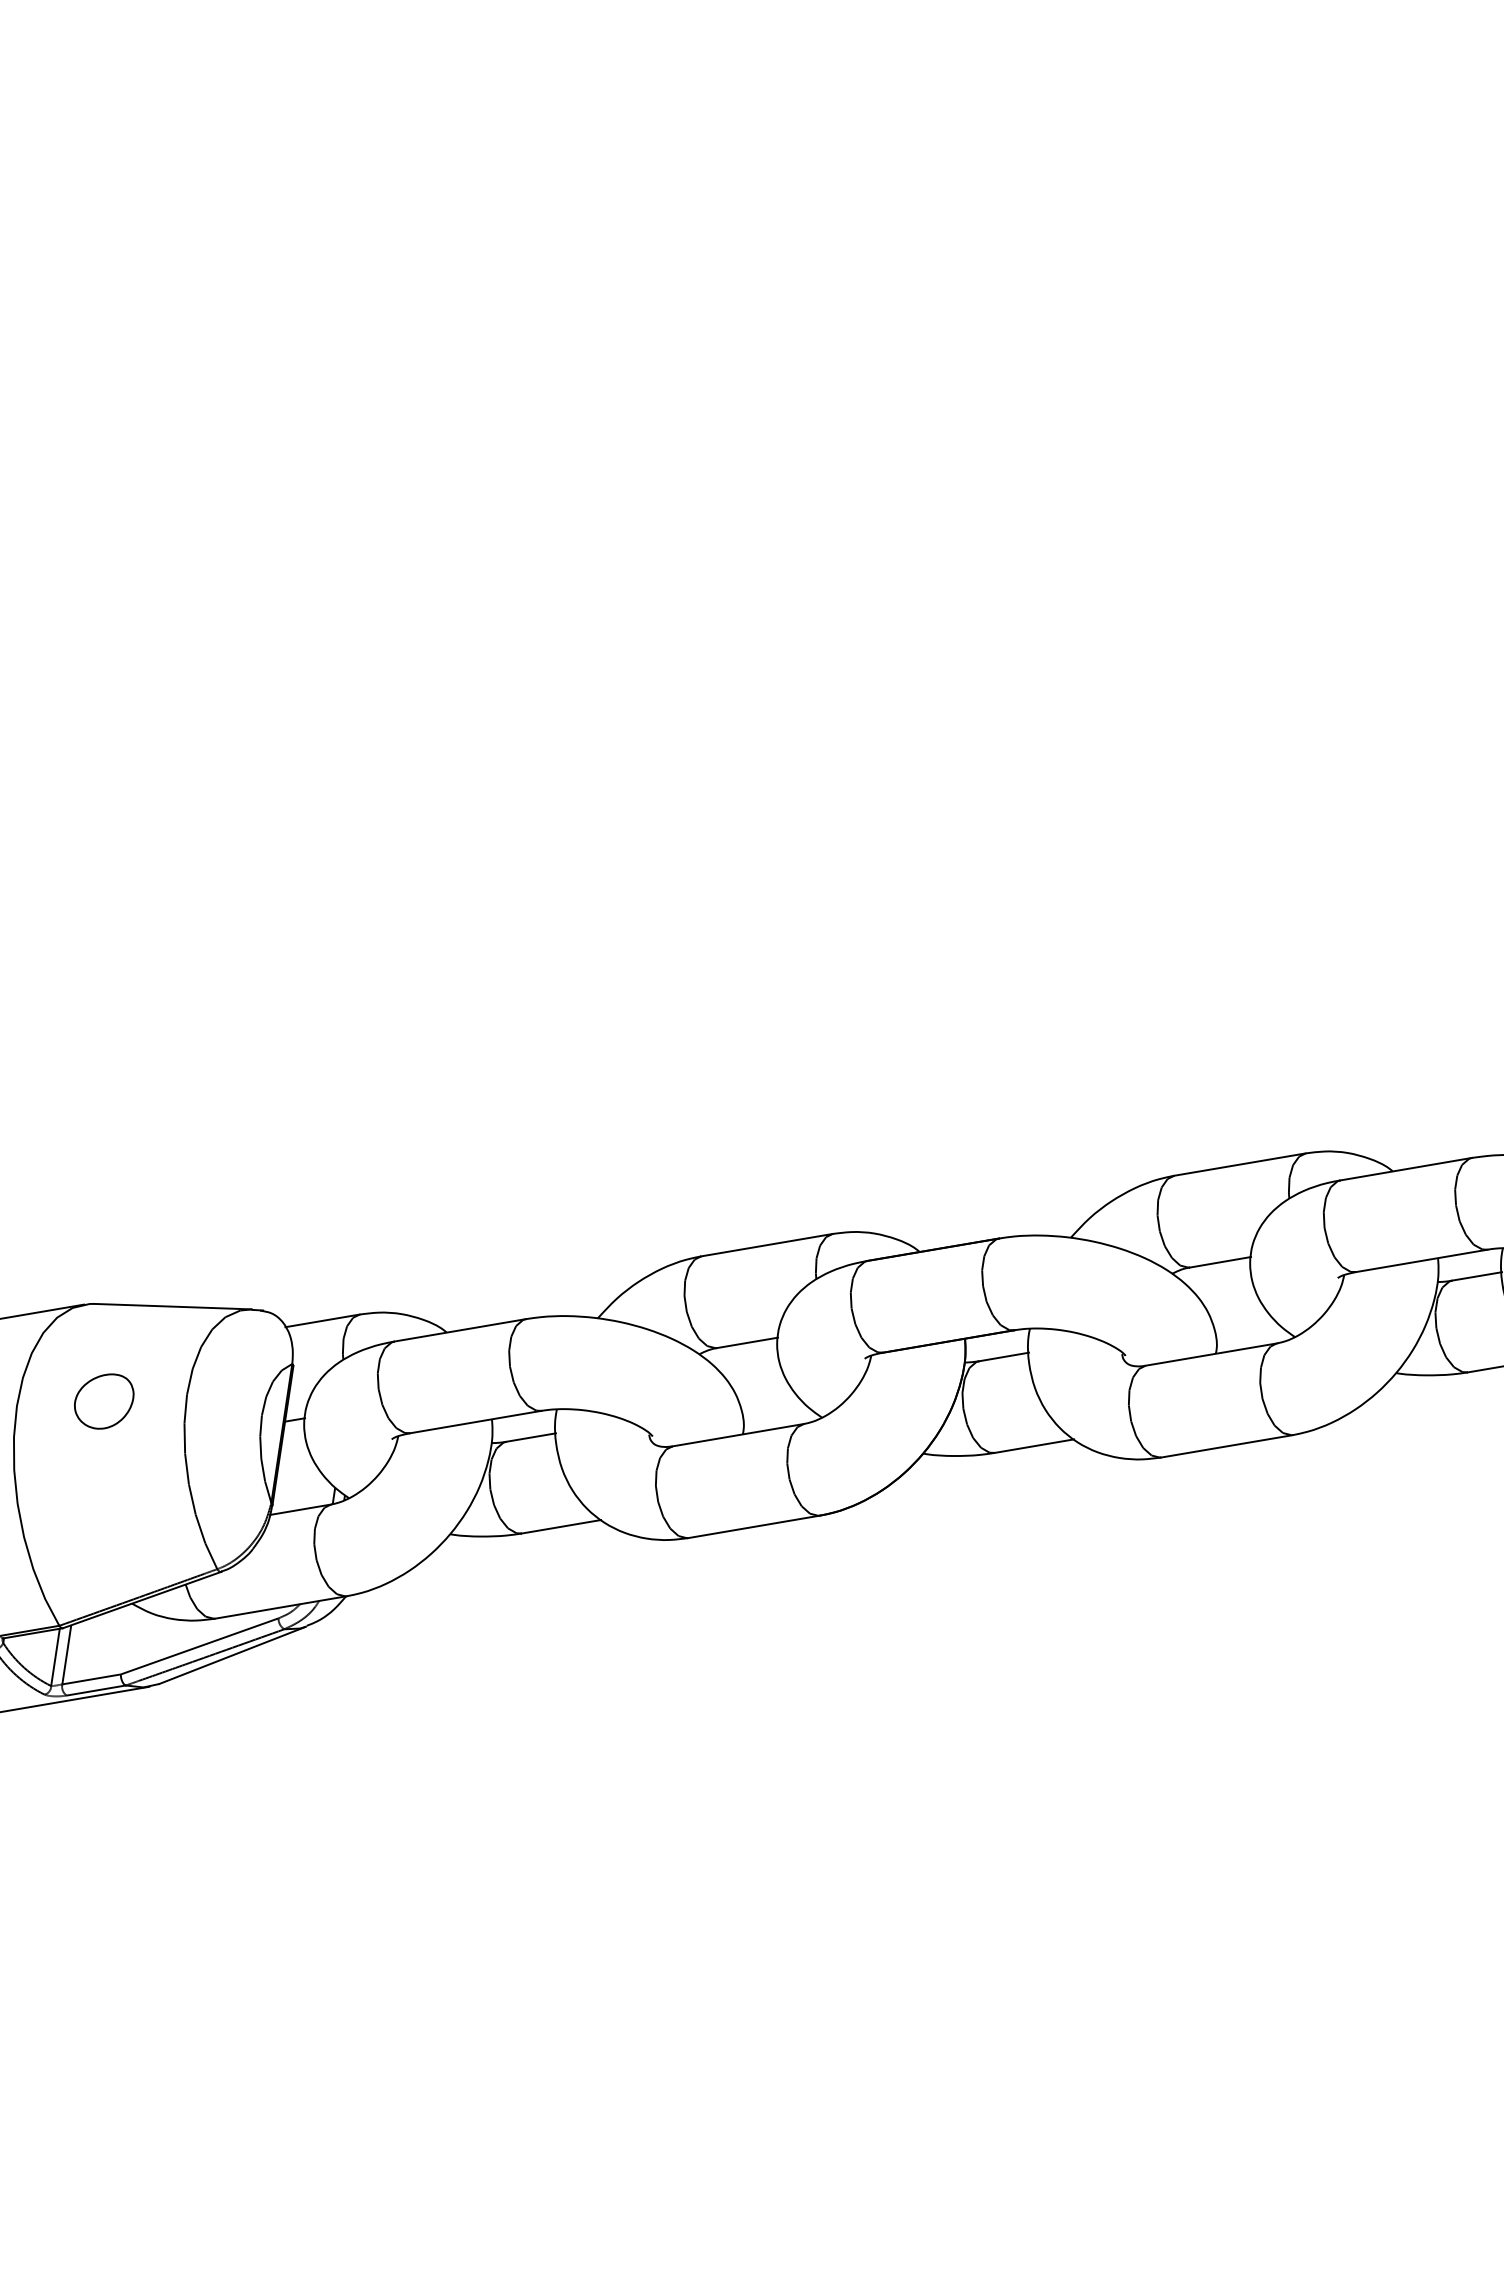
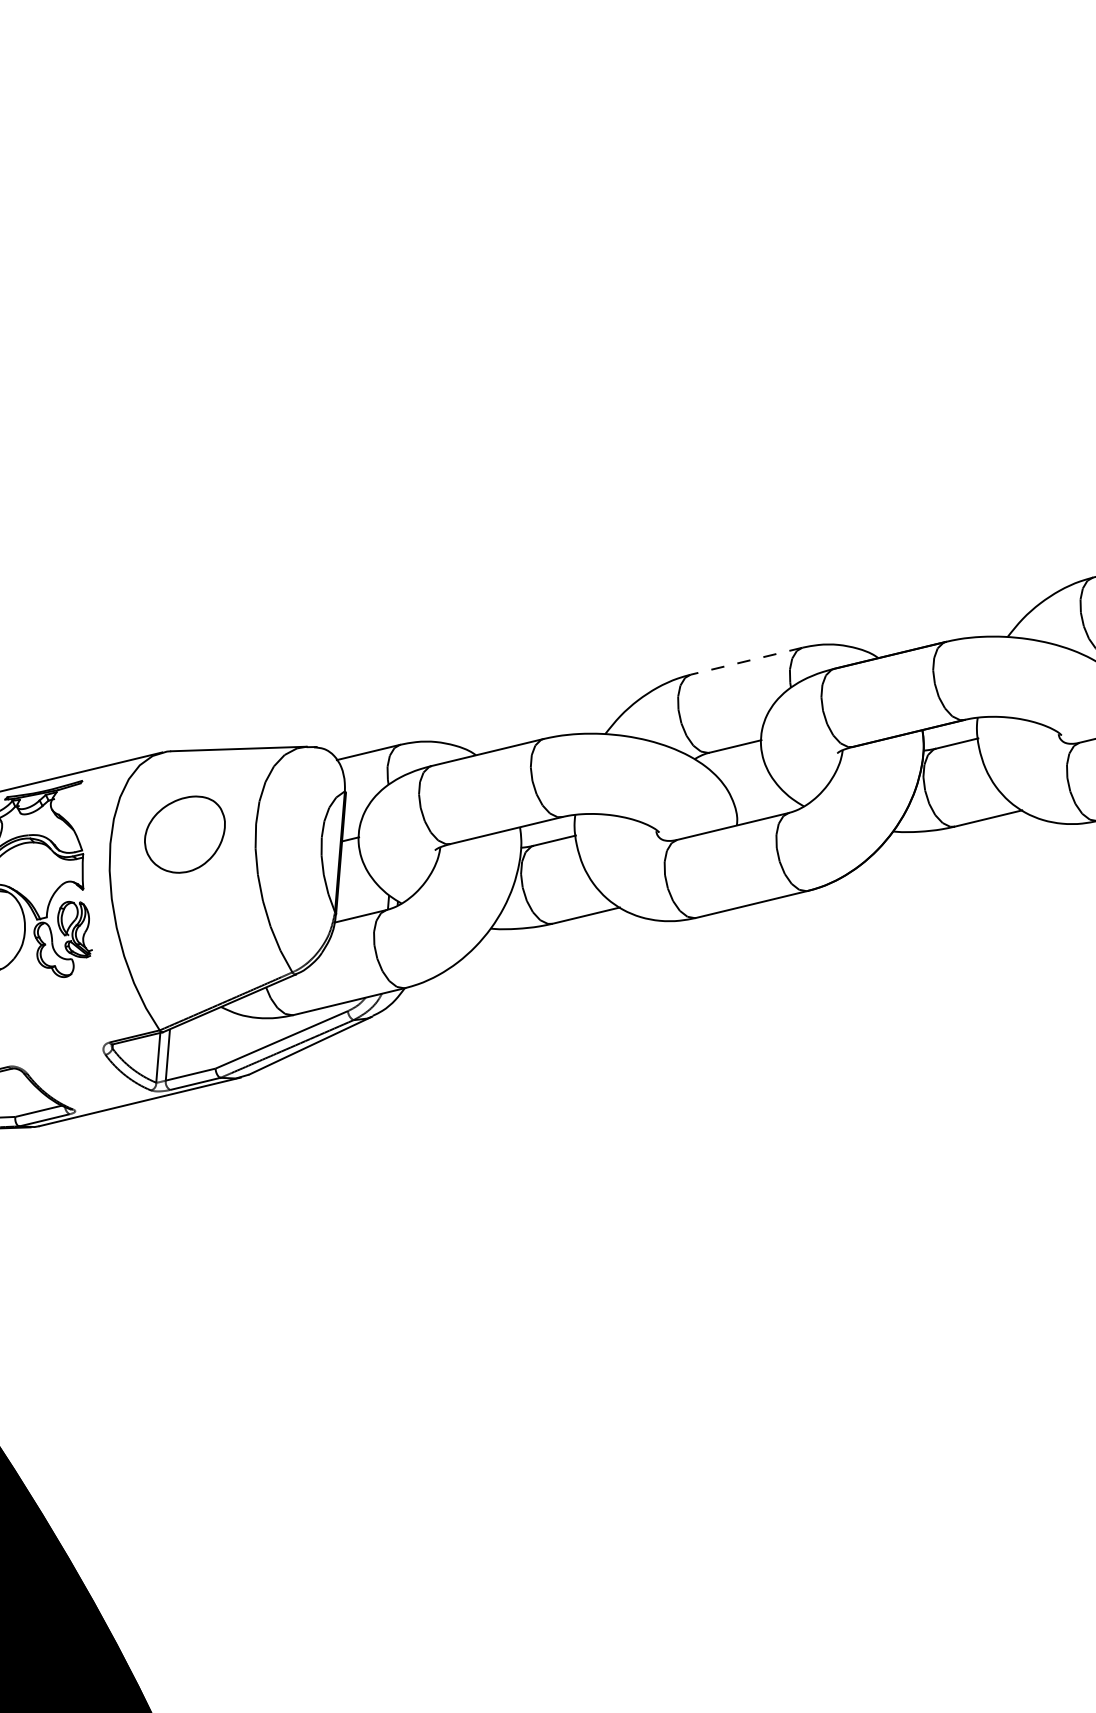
line: (766, 1245) -> (746, 661), solid -> dashed
part: (104, 1401) -> (185, 834), size x1.6

